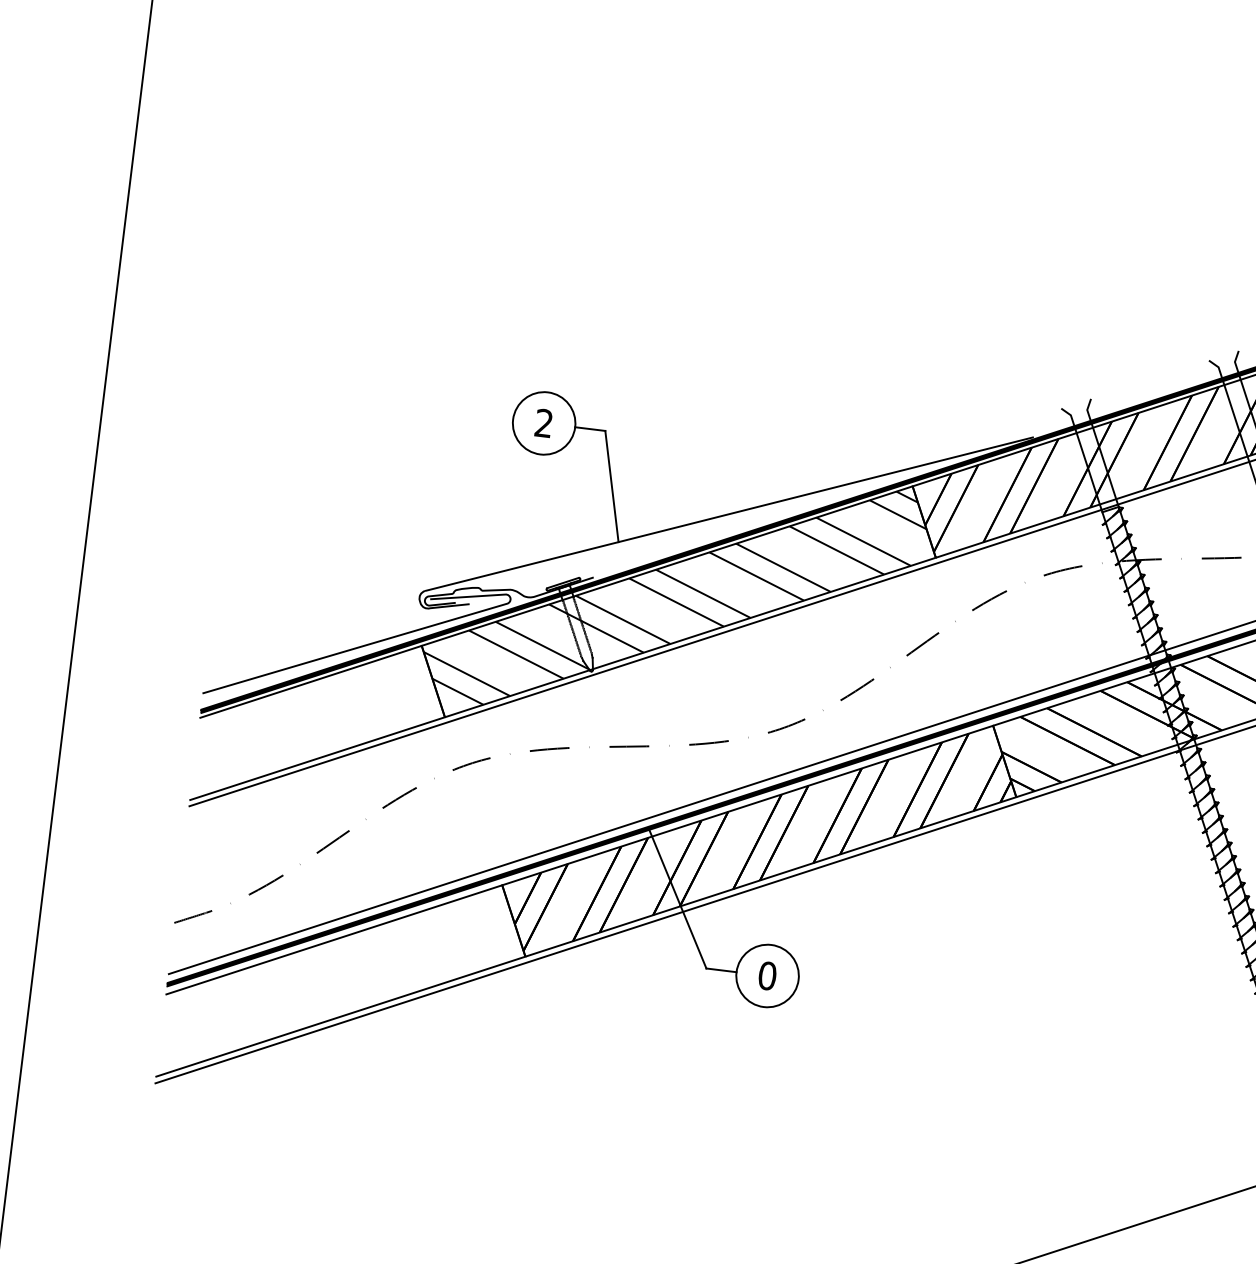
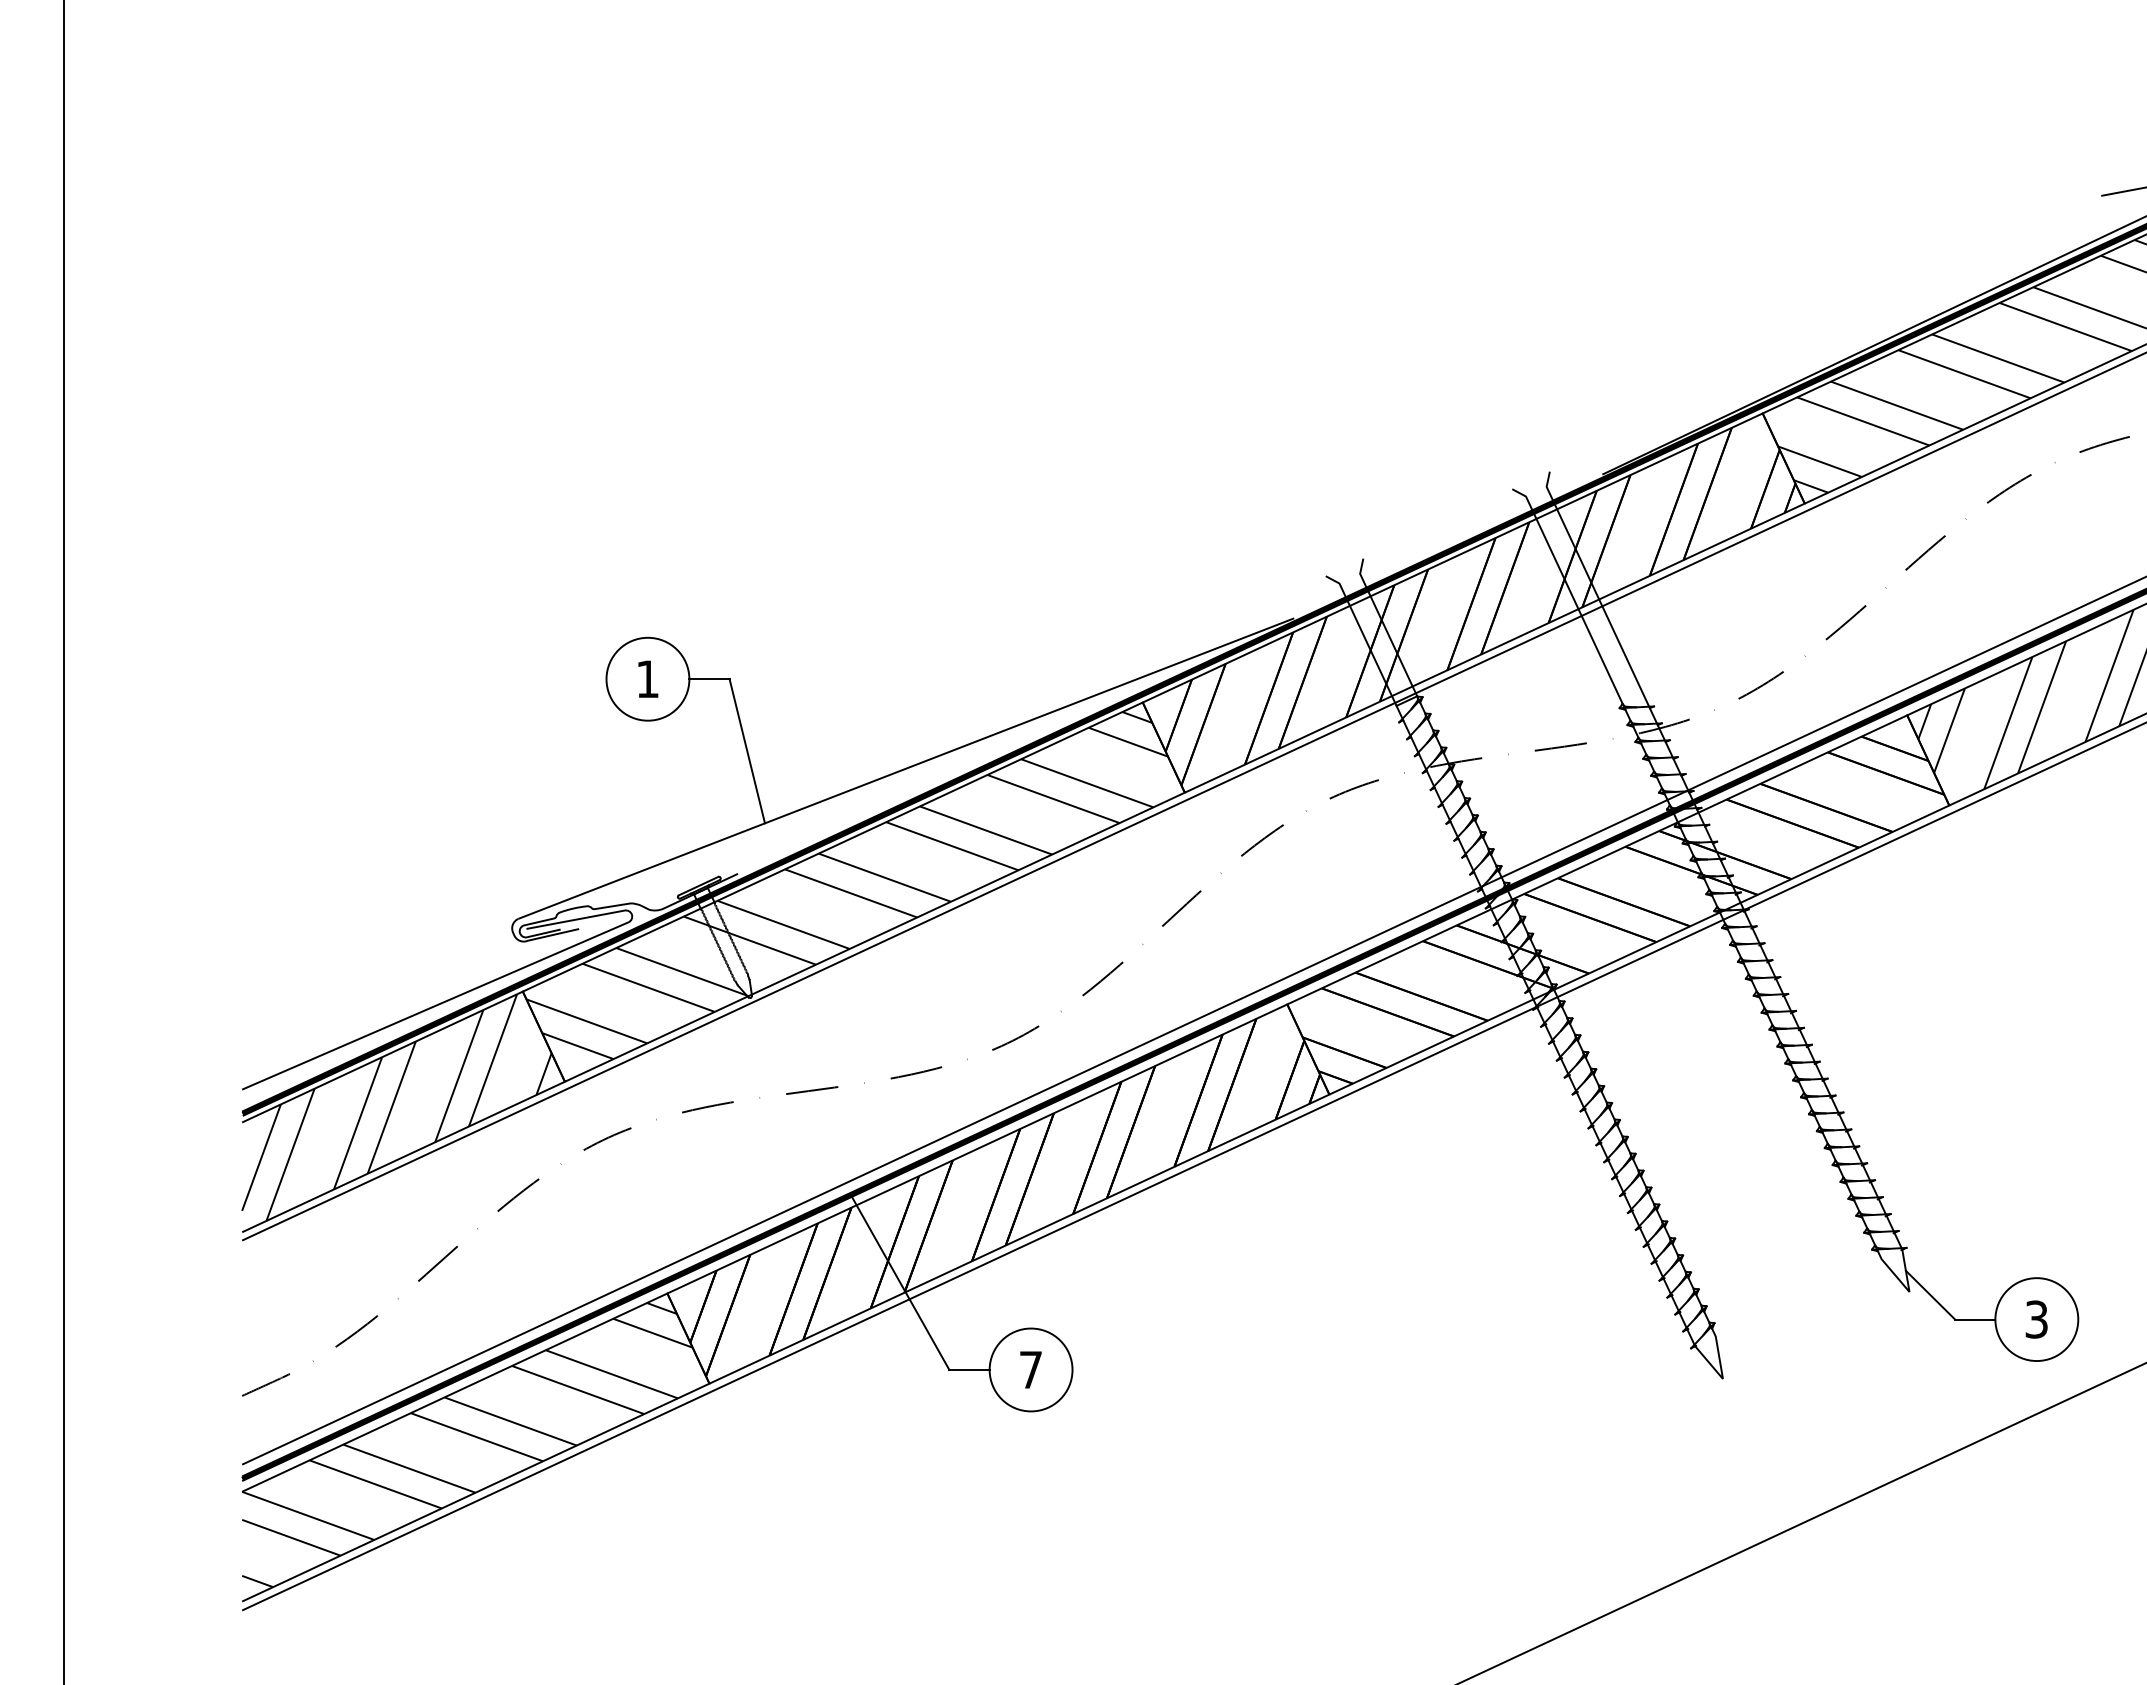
text: (543, 422) -> (647, 678), 2 -> 1
hatch: (316, 721) -> (396, 1107), added
text: (767, 975) -> (1030, 1369), 0 -> 7
hatch: (338, 980) -> (467, 1445), added

